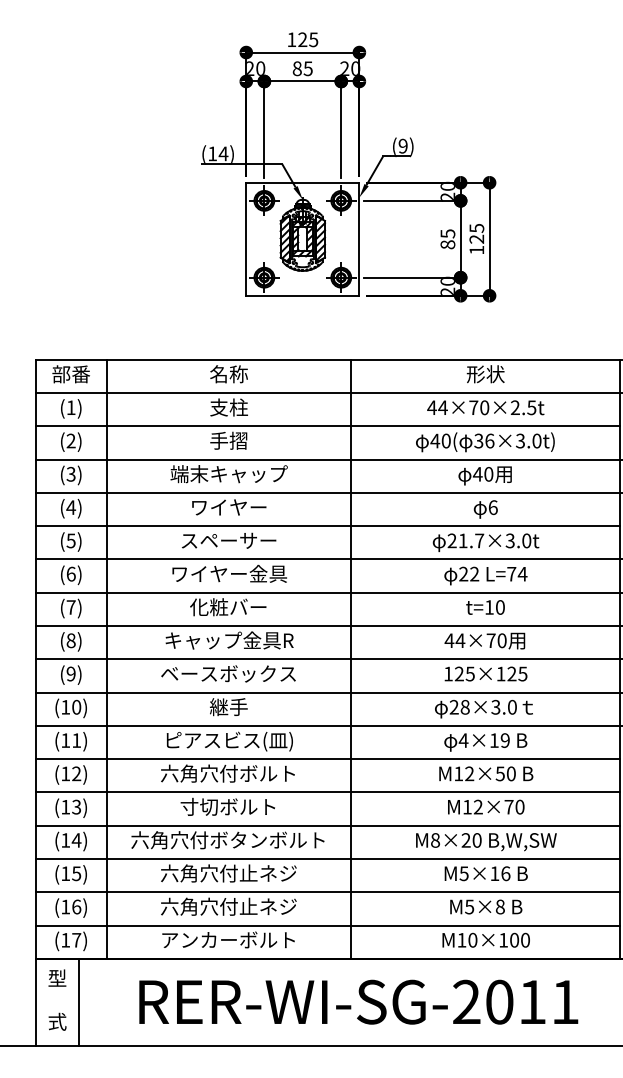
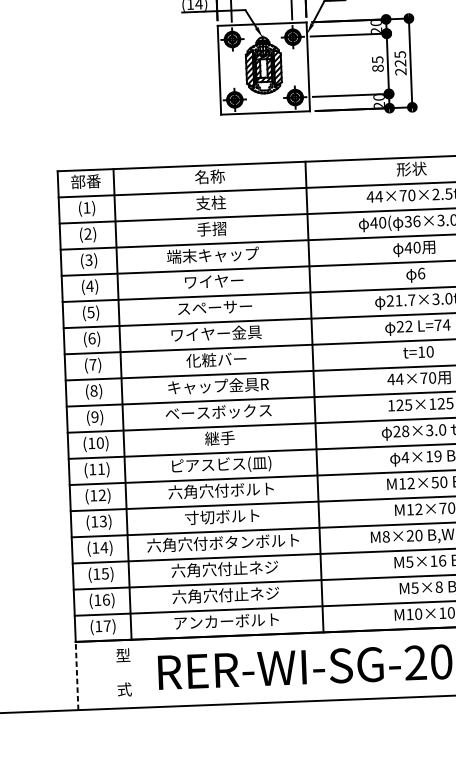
text: (476, 249) -> (400, 71), 125 -> 225
text: (57, 999) -> (123, 672), moved
line: (35, 1001) -> (76, 675), solid -> dashed
line: (79, 1001) -> (111, 674), removed

